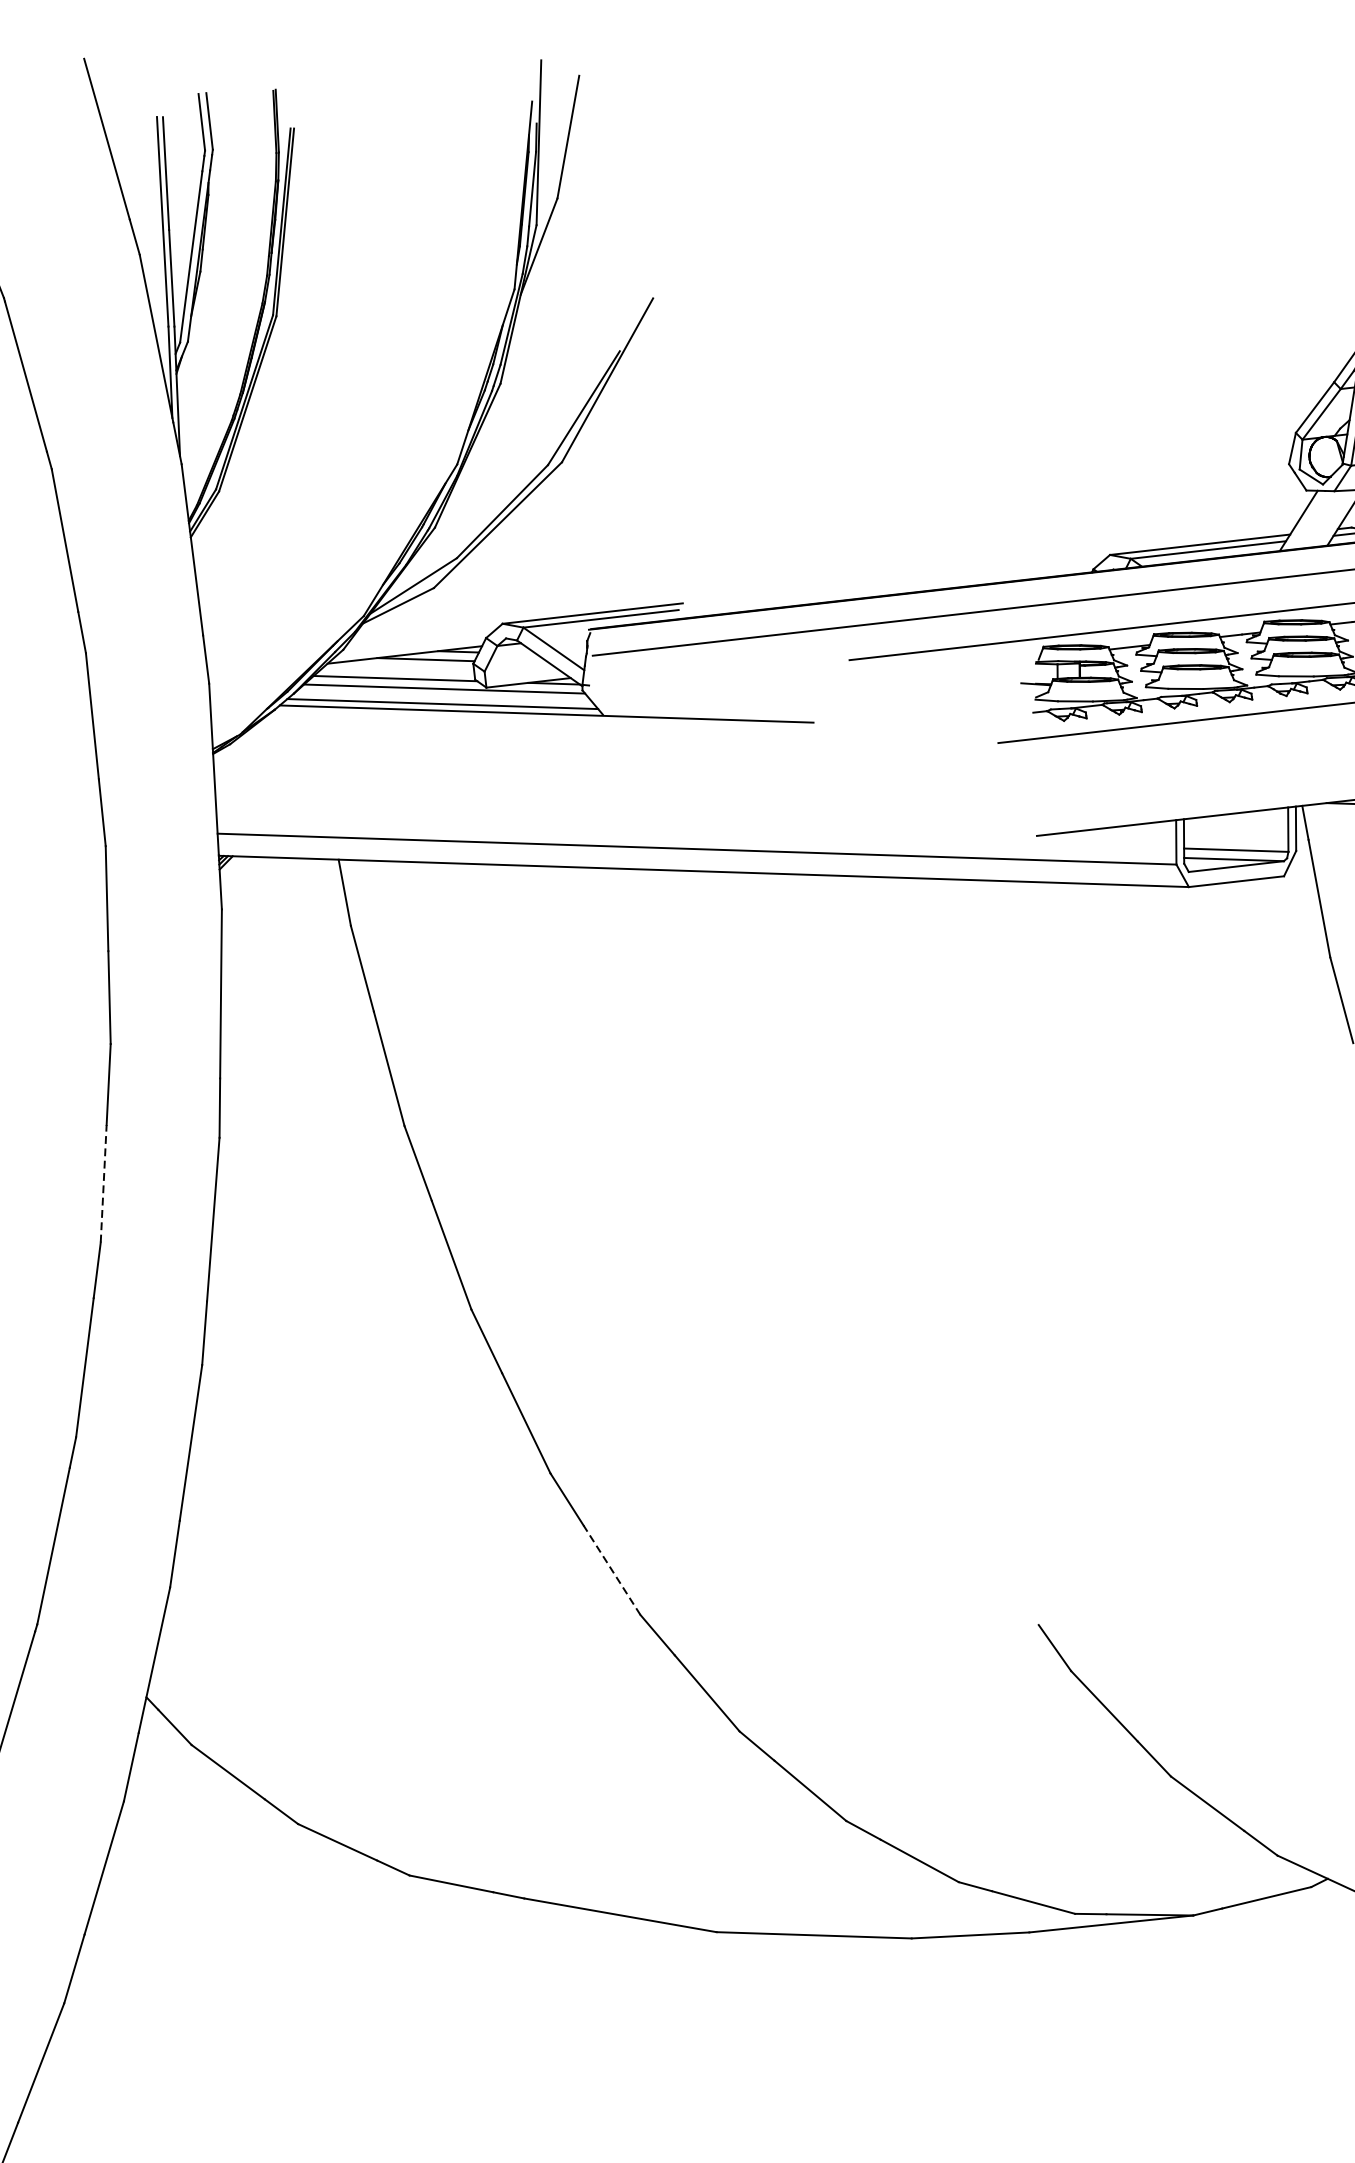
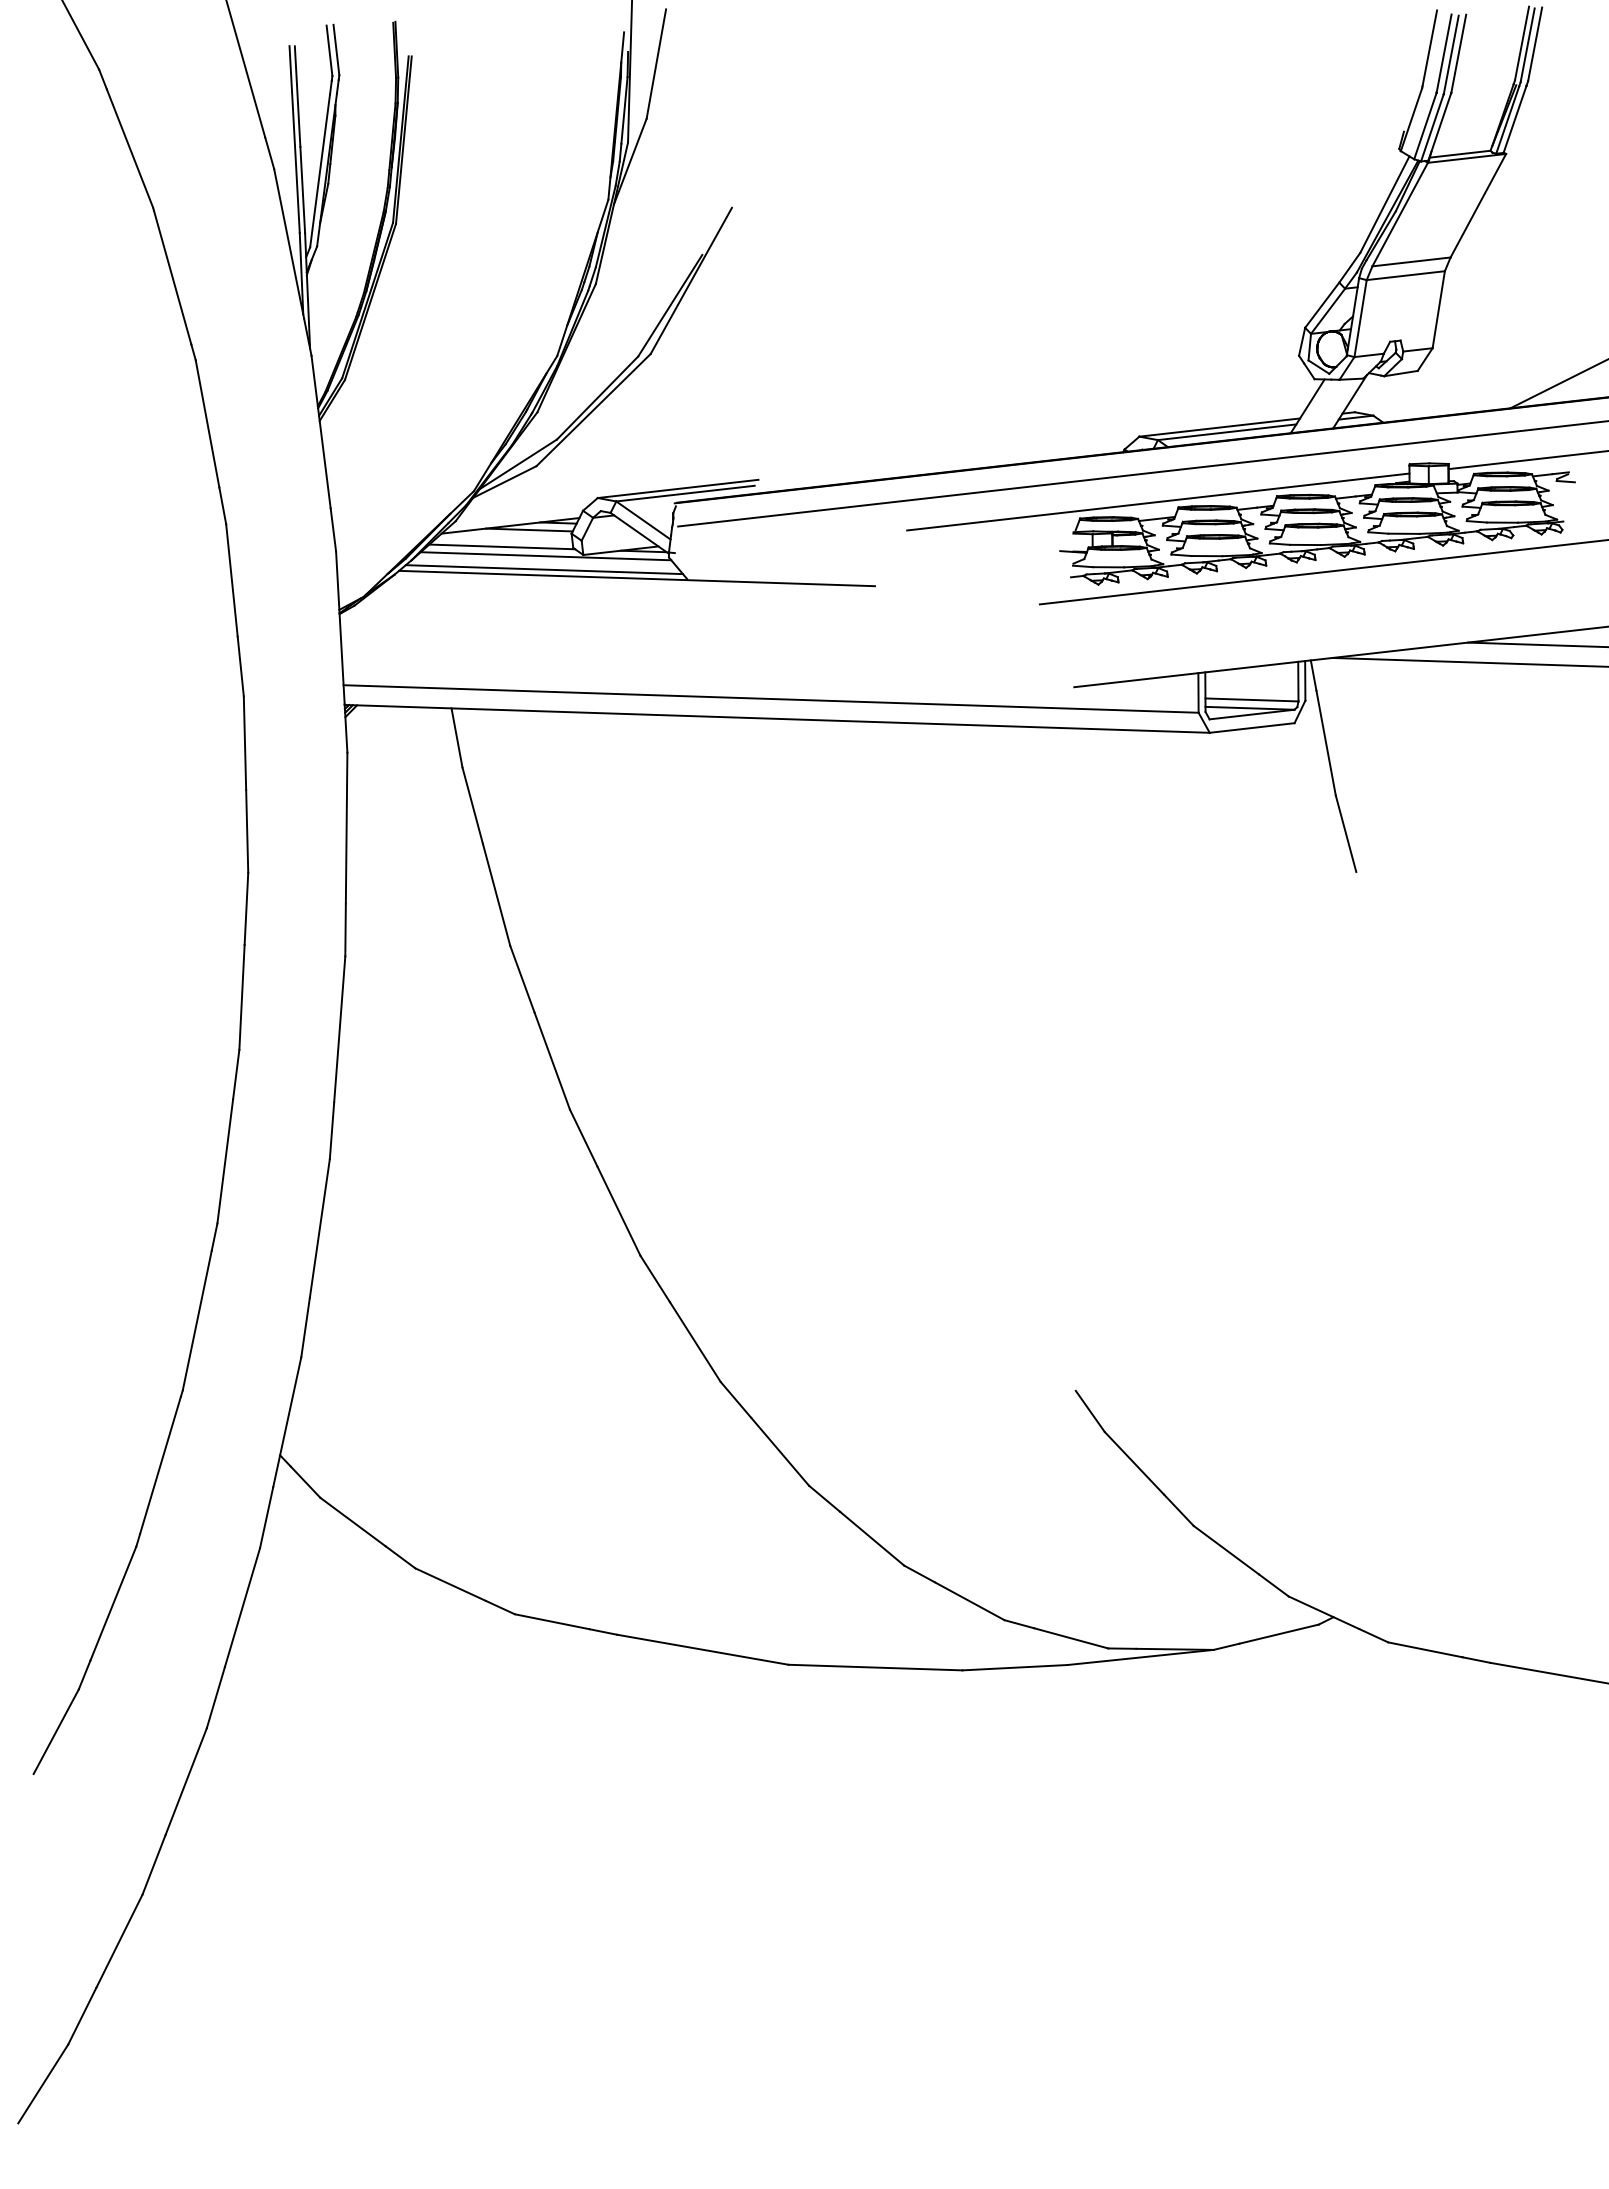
line: (104, 1182) -> (242, 996), dashed -> solid
line: (612, 1569) -> (695, 1341), dashed -> solid

